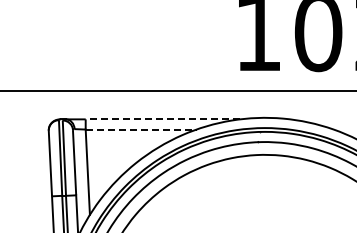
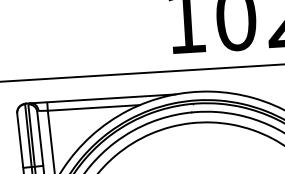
line: (162, 119) -> (111, 98), dashed -> solid
line: (141, 129) -> (94, 107), dashed -> solid

